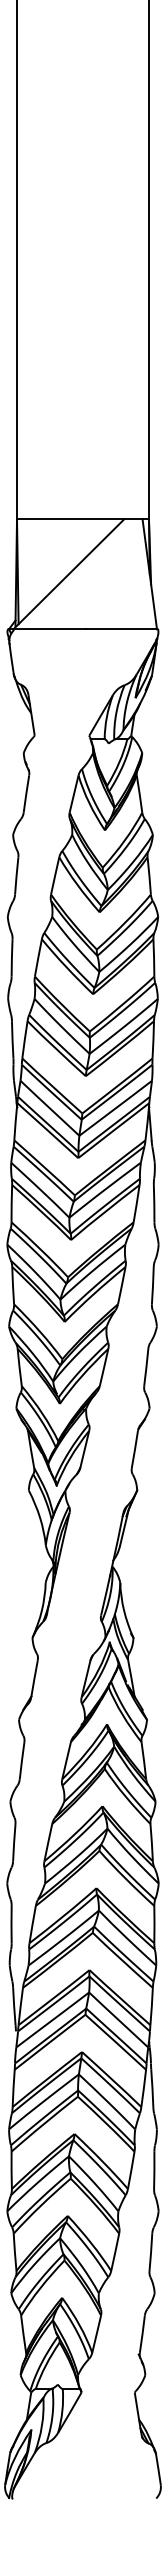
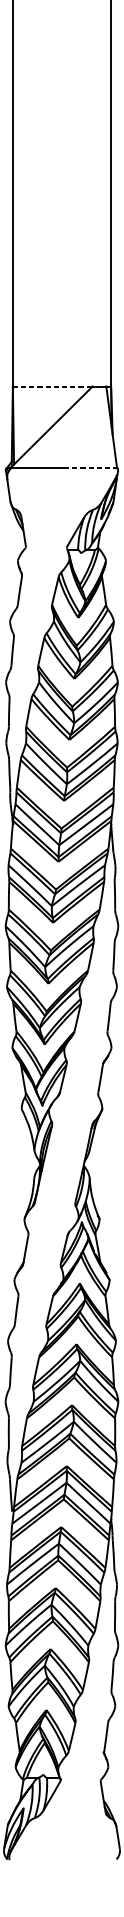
line: (70, 519) -> (52, 386), solid -> dashed
line: (121, 629) -> (90, 468), solid -> dashed

